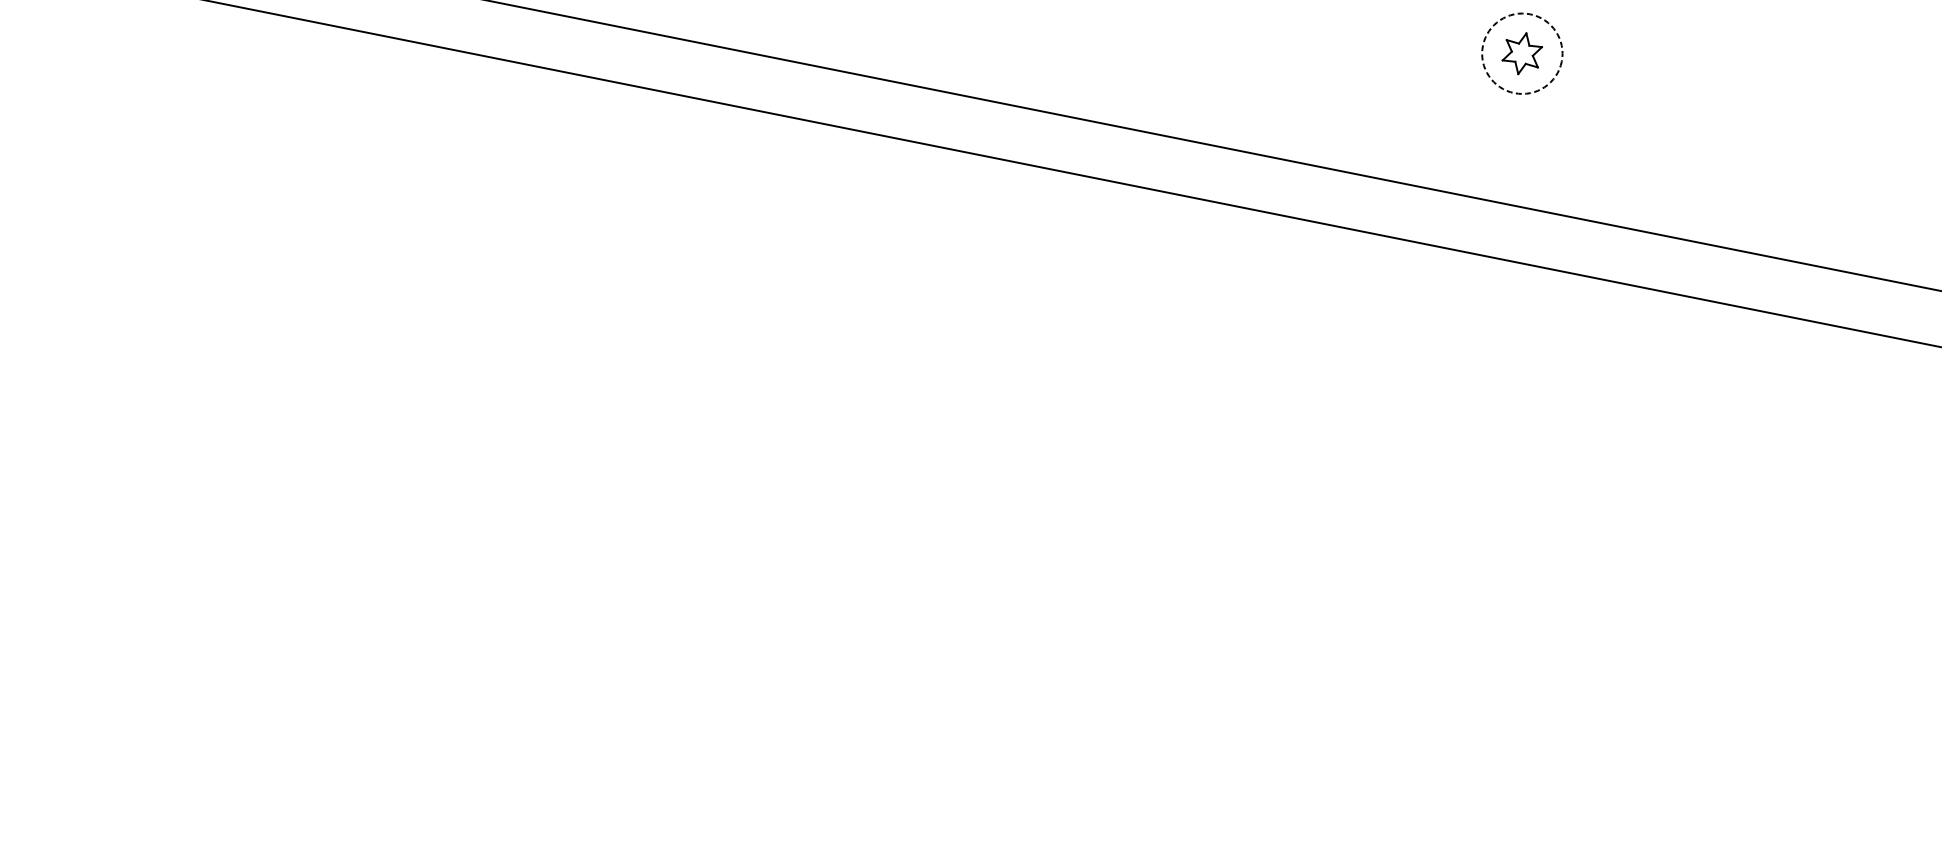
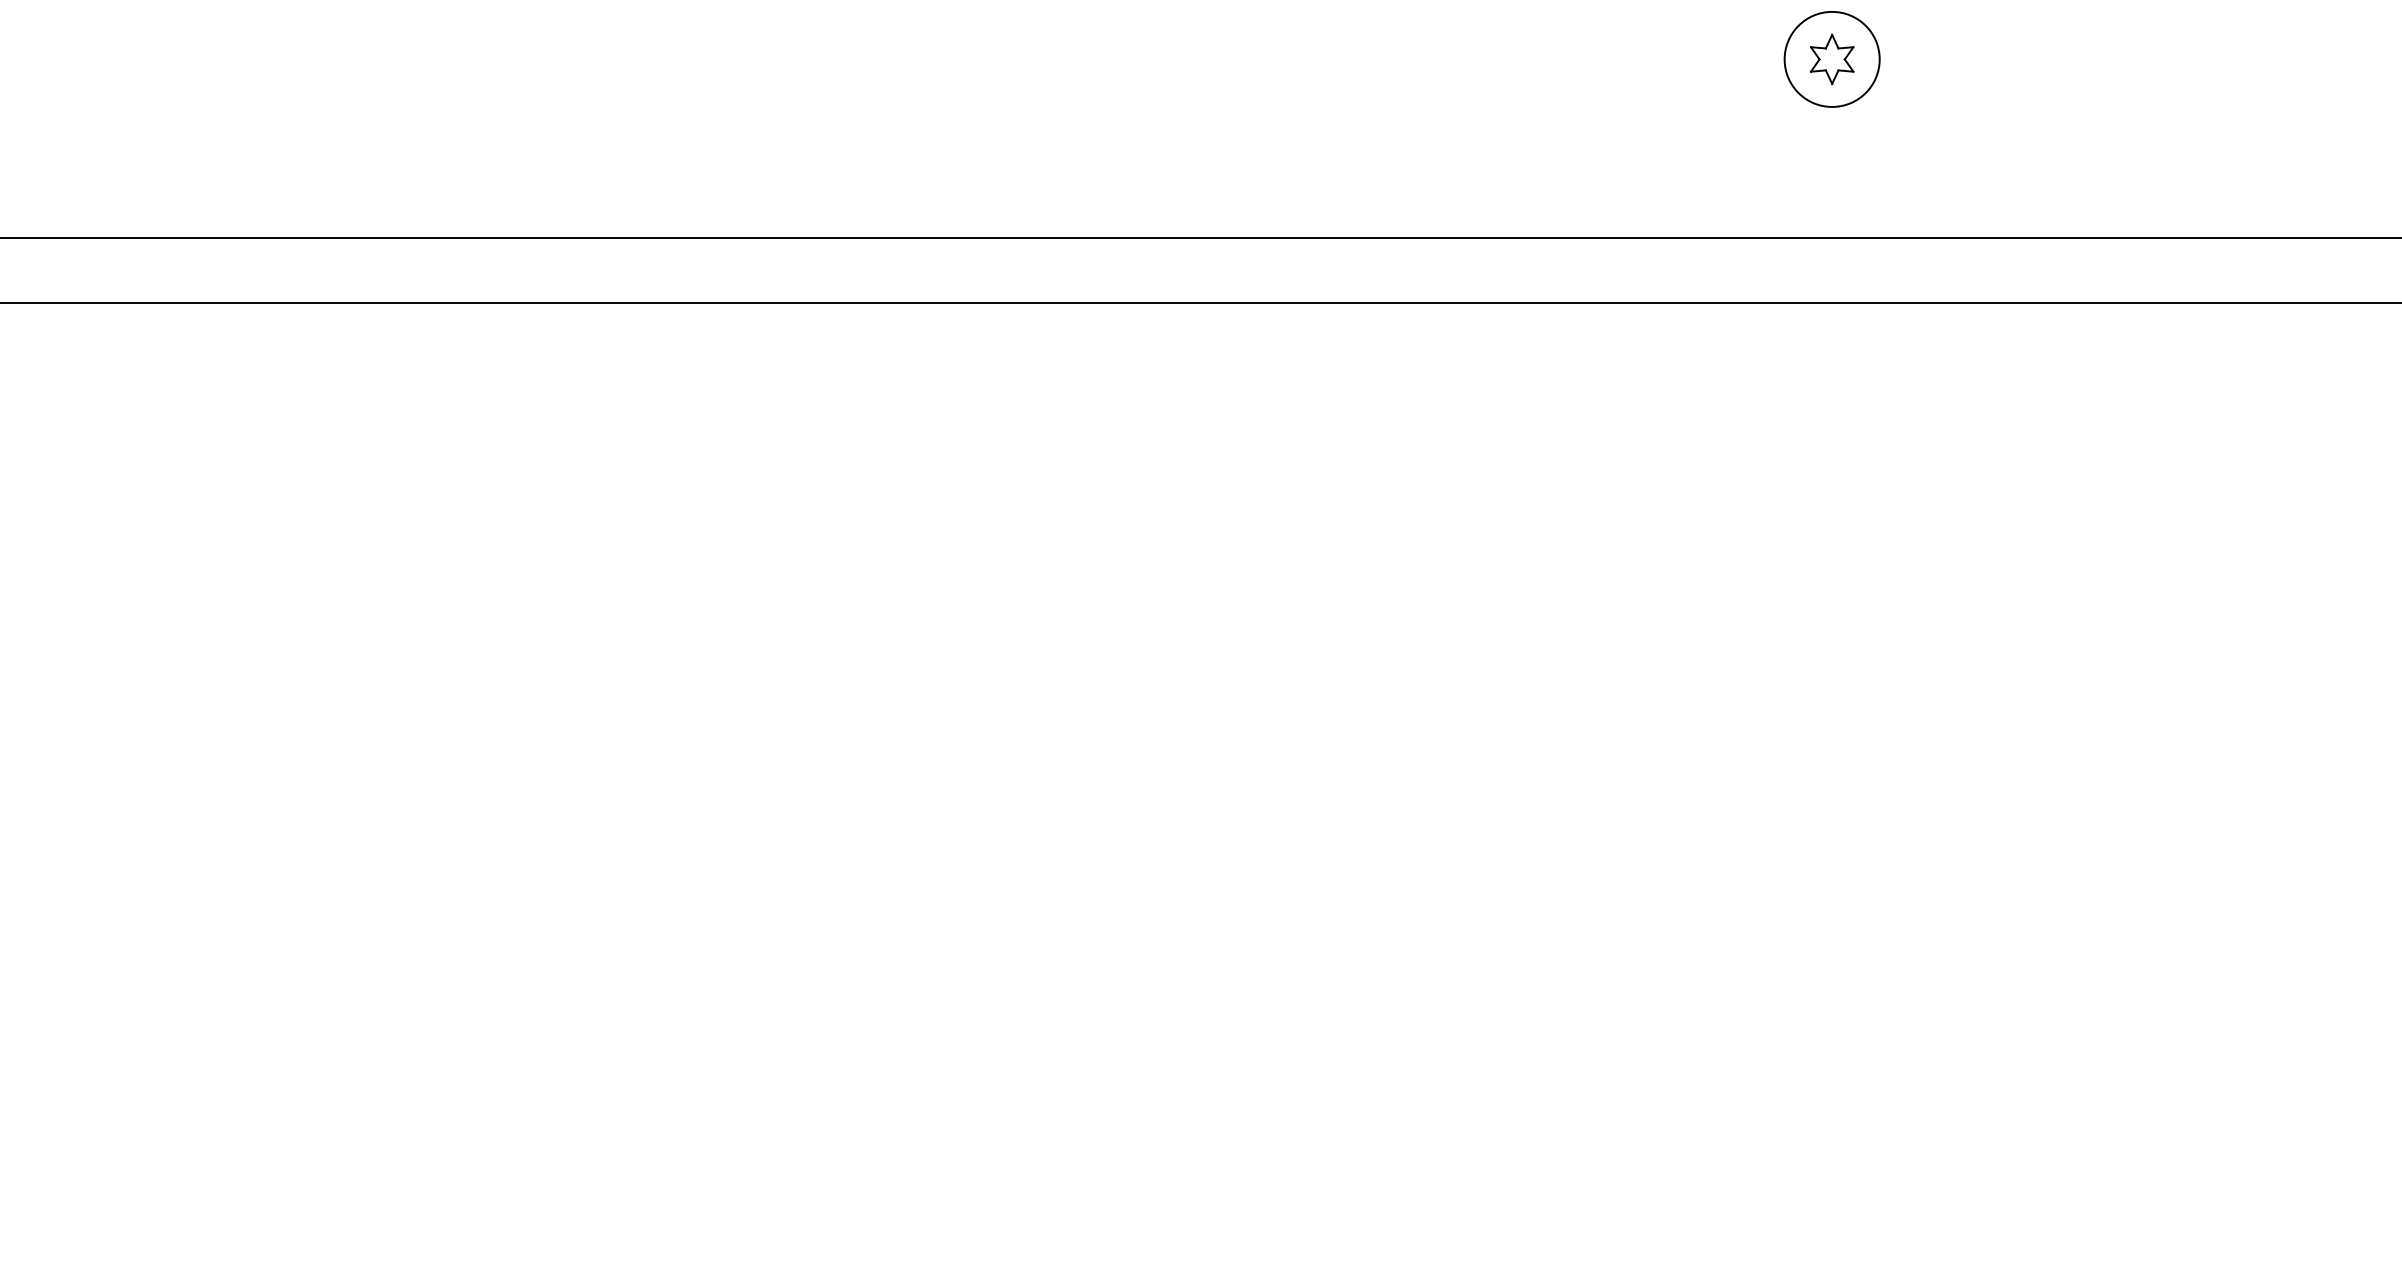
circle: (1521, 52) -> (1831, 58), dashed -> solid

